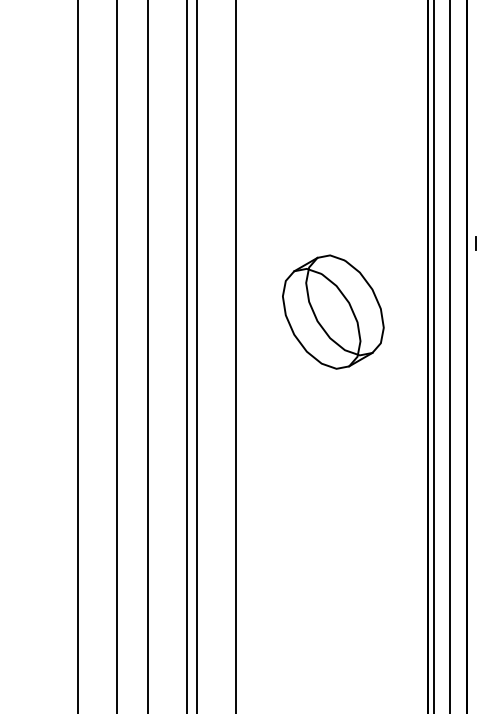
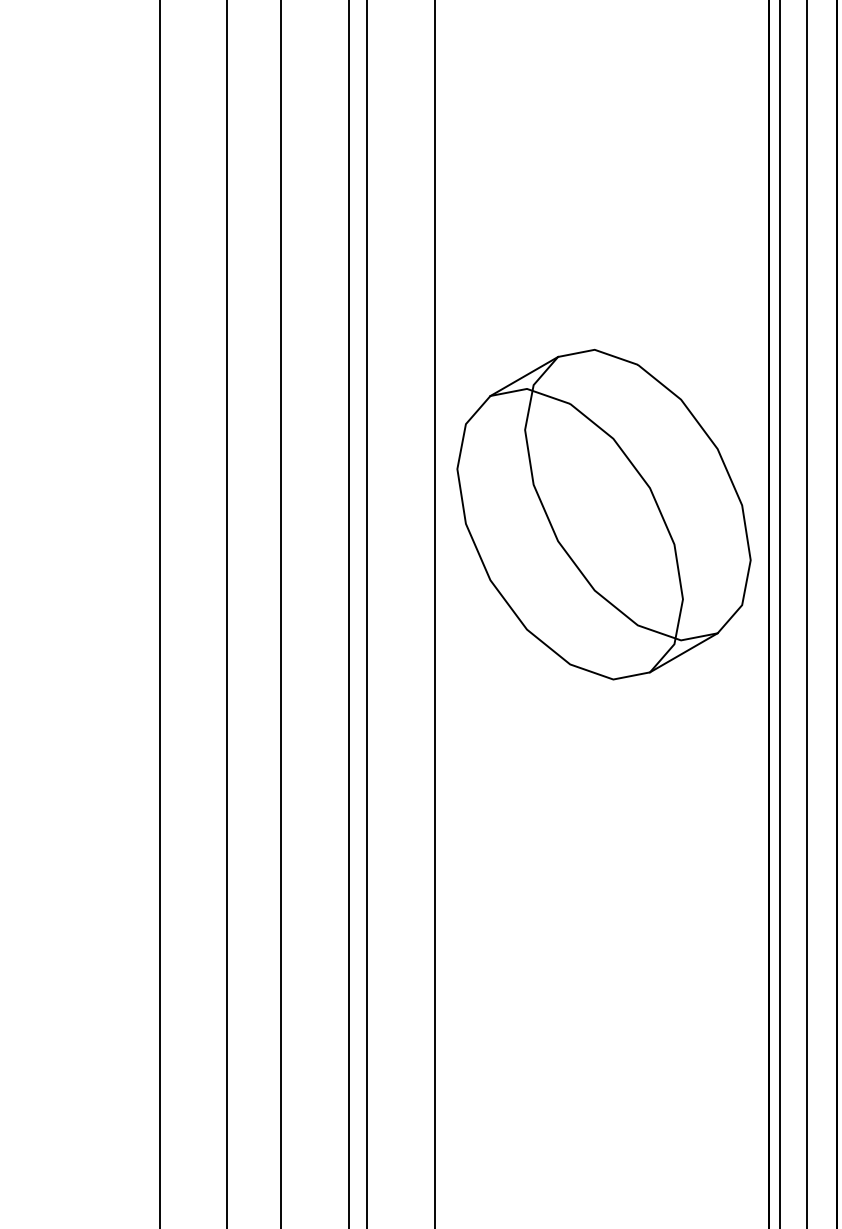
part: (333, 311) -> (604, 513), size x1.67

